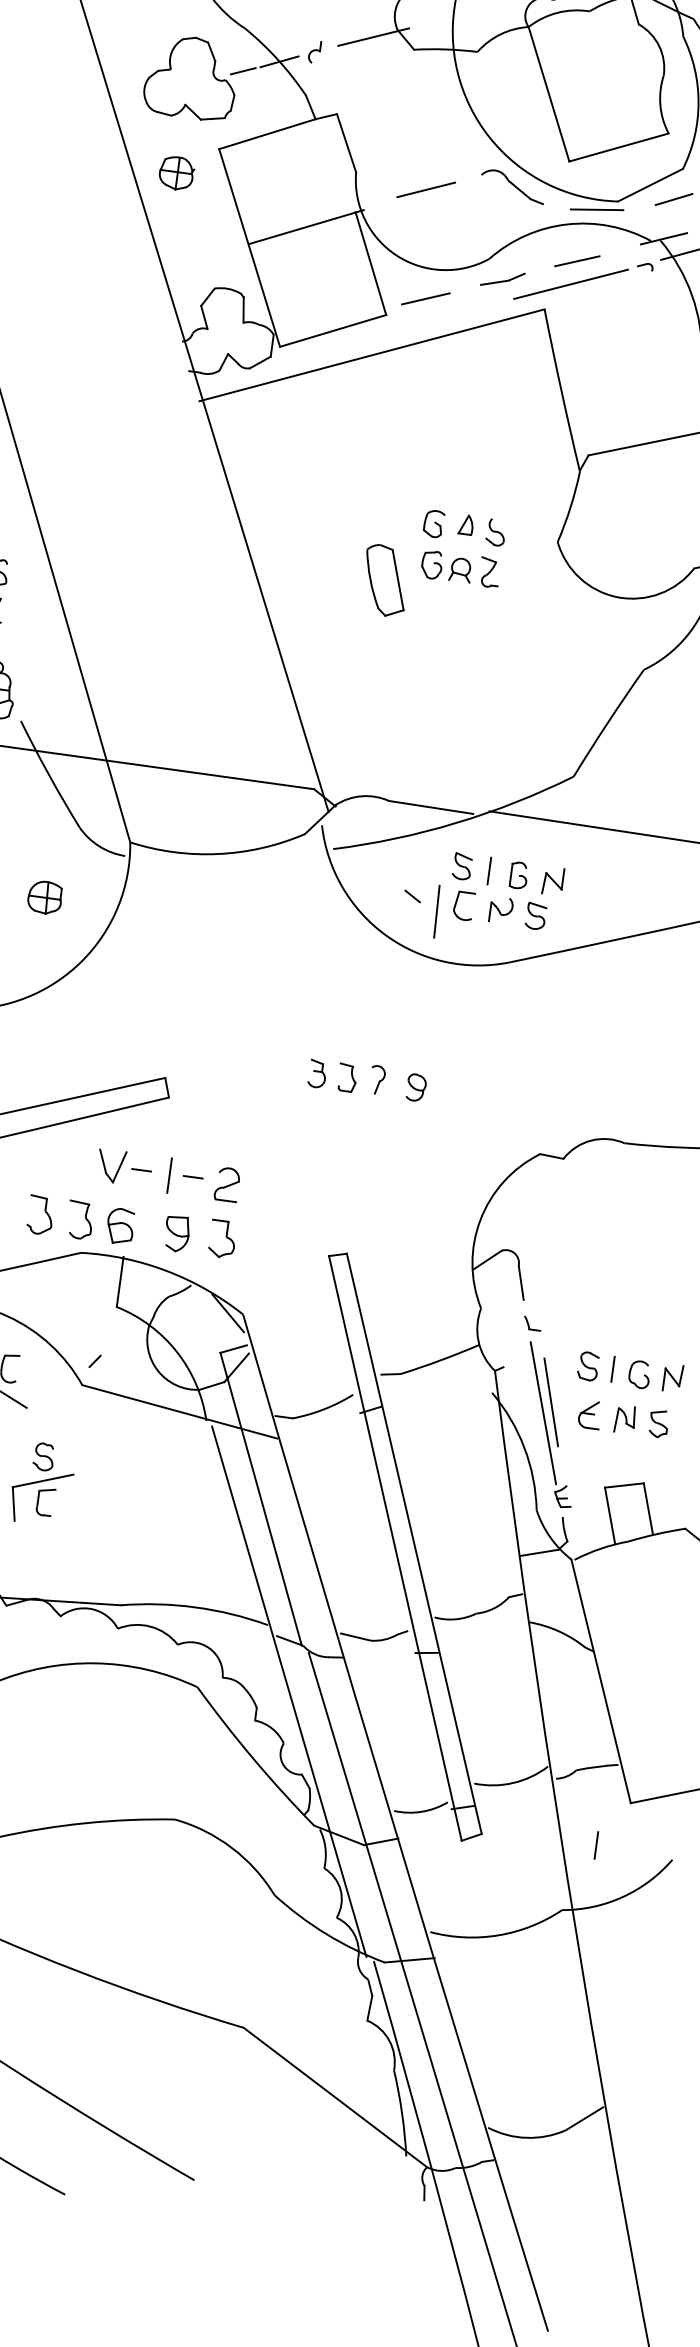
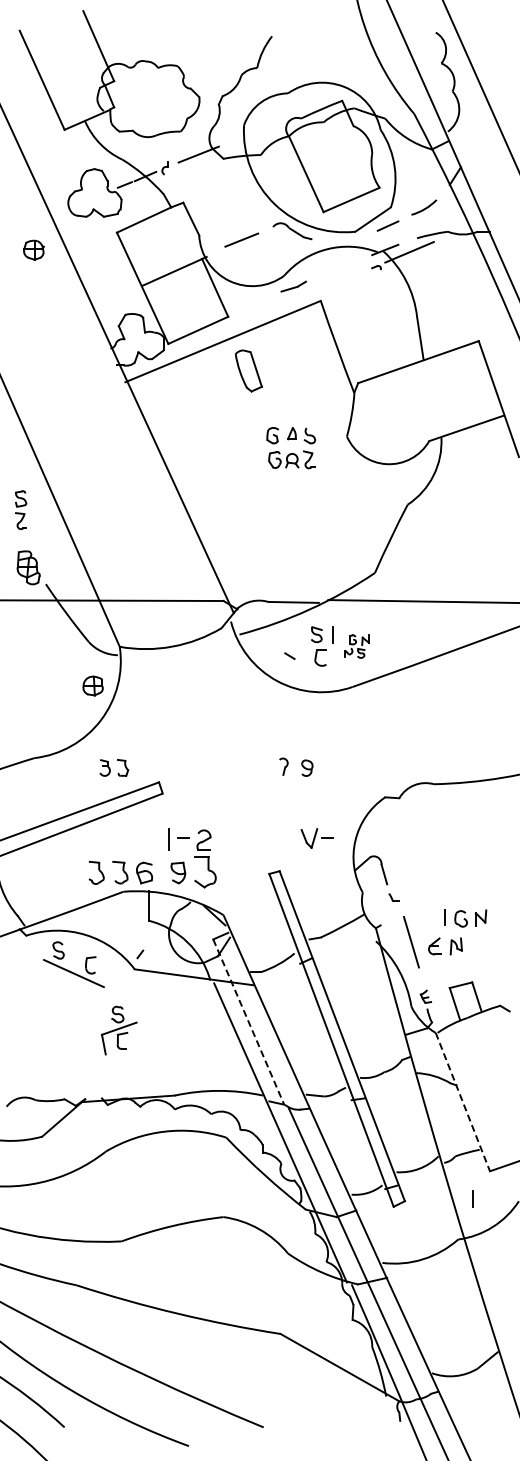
part: (176, 172) -> (33, 249), moved
line: (596, 210) -> (343, 238), removed
line: (576, 260) -> (335, 269), removed
line: (571, 285) -> (334, 284), removed
line: (424, 299) -> (249, 304), removed
part: (384, 579) -> (248, 370), moved
part: (526, 895) -> (356, 646), size x0.6
part: (44, 896) -> (92, 685), moved
line: (435, 910) -> (304, 662), removed
part: (333, 1075) -> (114, 767), moved
part: (123, 1167) -> (316, 838), moved
part: (222, 1239) -> (205, 872), size x1.4
part: (588, 1366) -> (430, 918), removed
line: (543, 1411) -> (407, 948), removed
part: (659, 1424) -> (476, 946), removed
line: (260, 1499) -> (248, 1022), solid -> dashed
line: (602, 1682) -> (463, 1102), solid -> dashed

